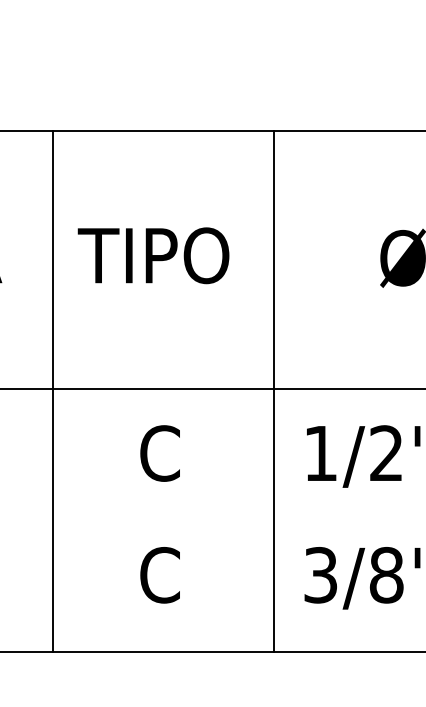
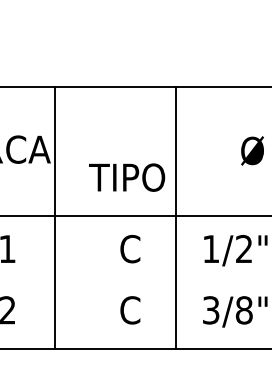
text: (154, 255) -> (127, 177), moved
line: (53, 390) -> (54, 217), moved
line: (273, 390) -> (175, 217), moved

